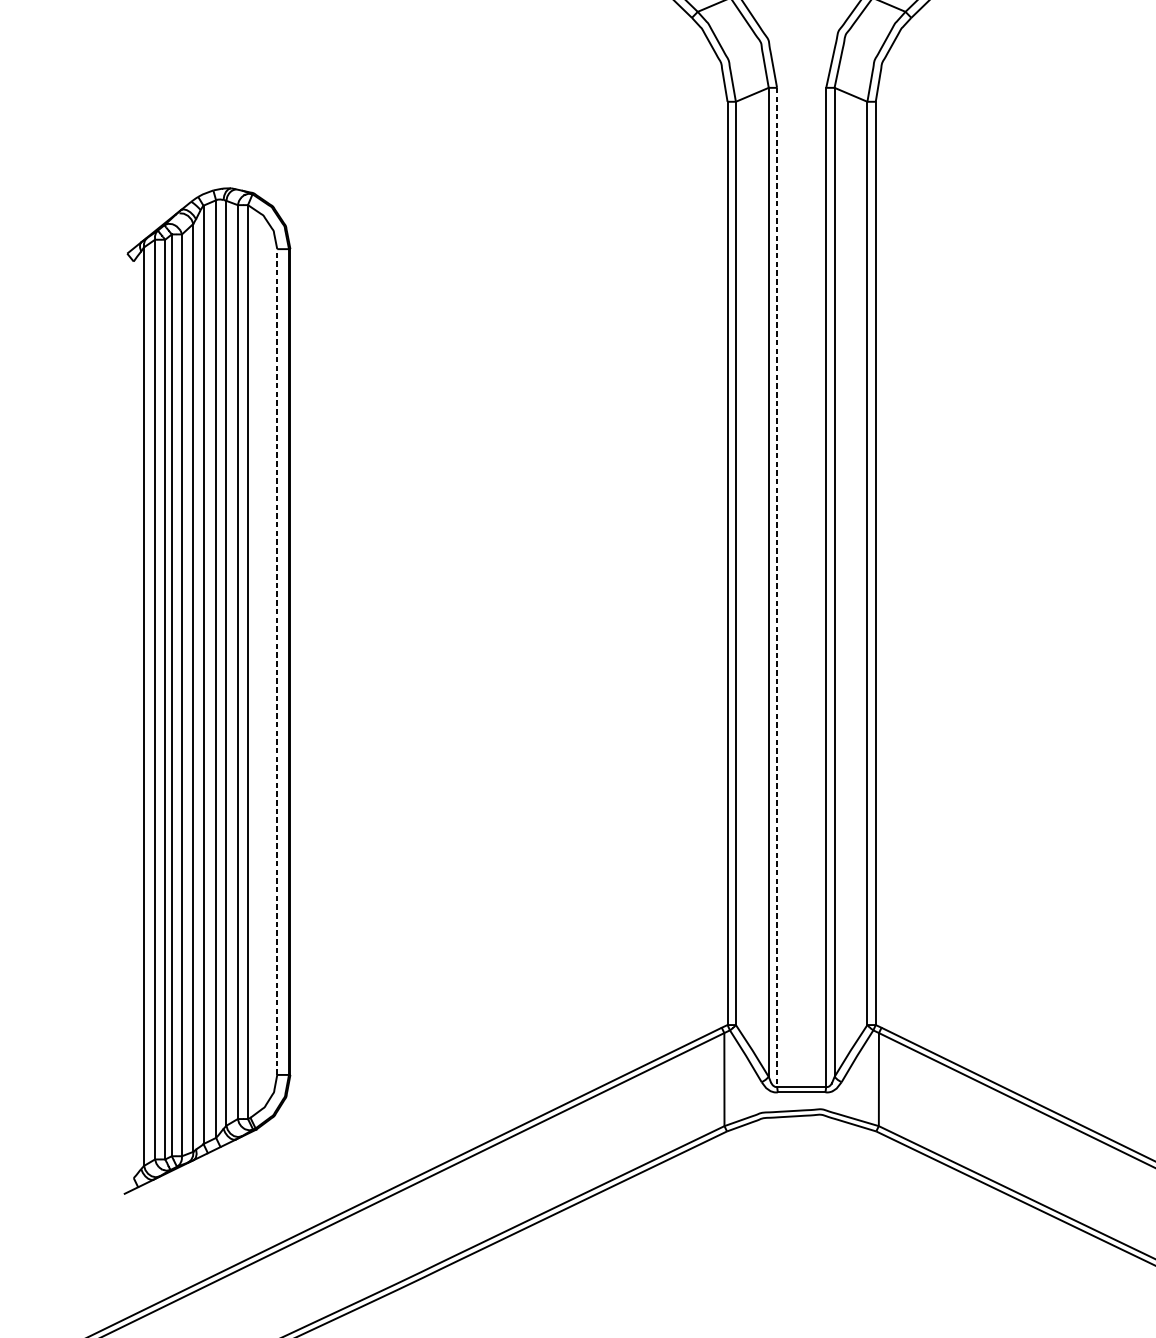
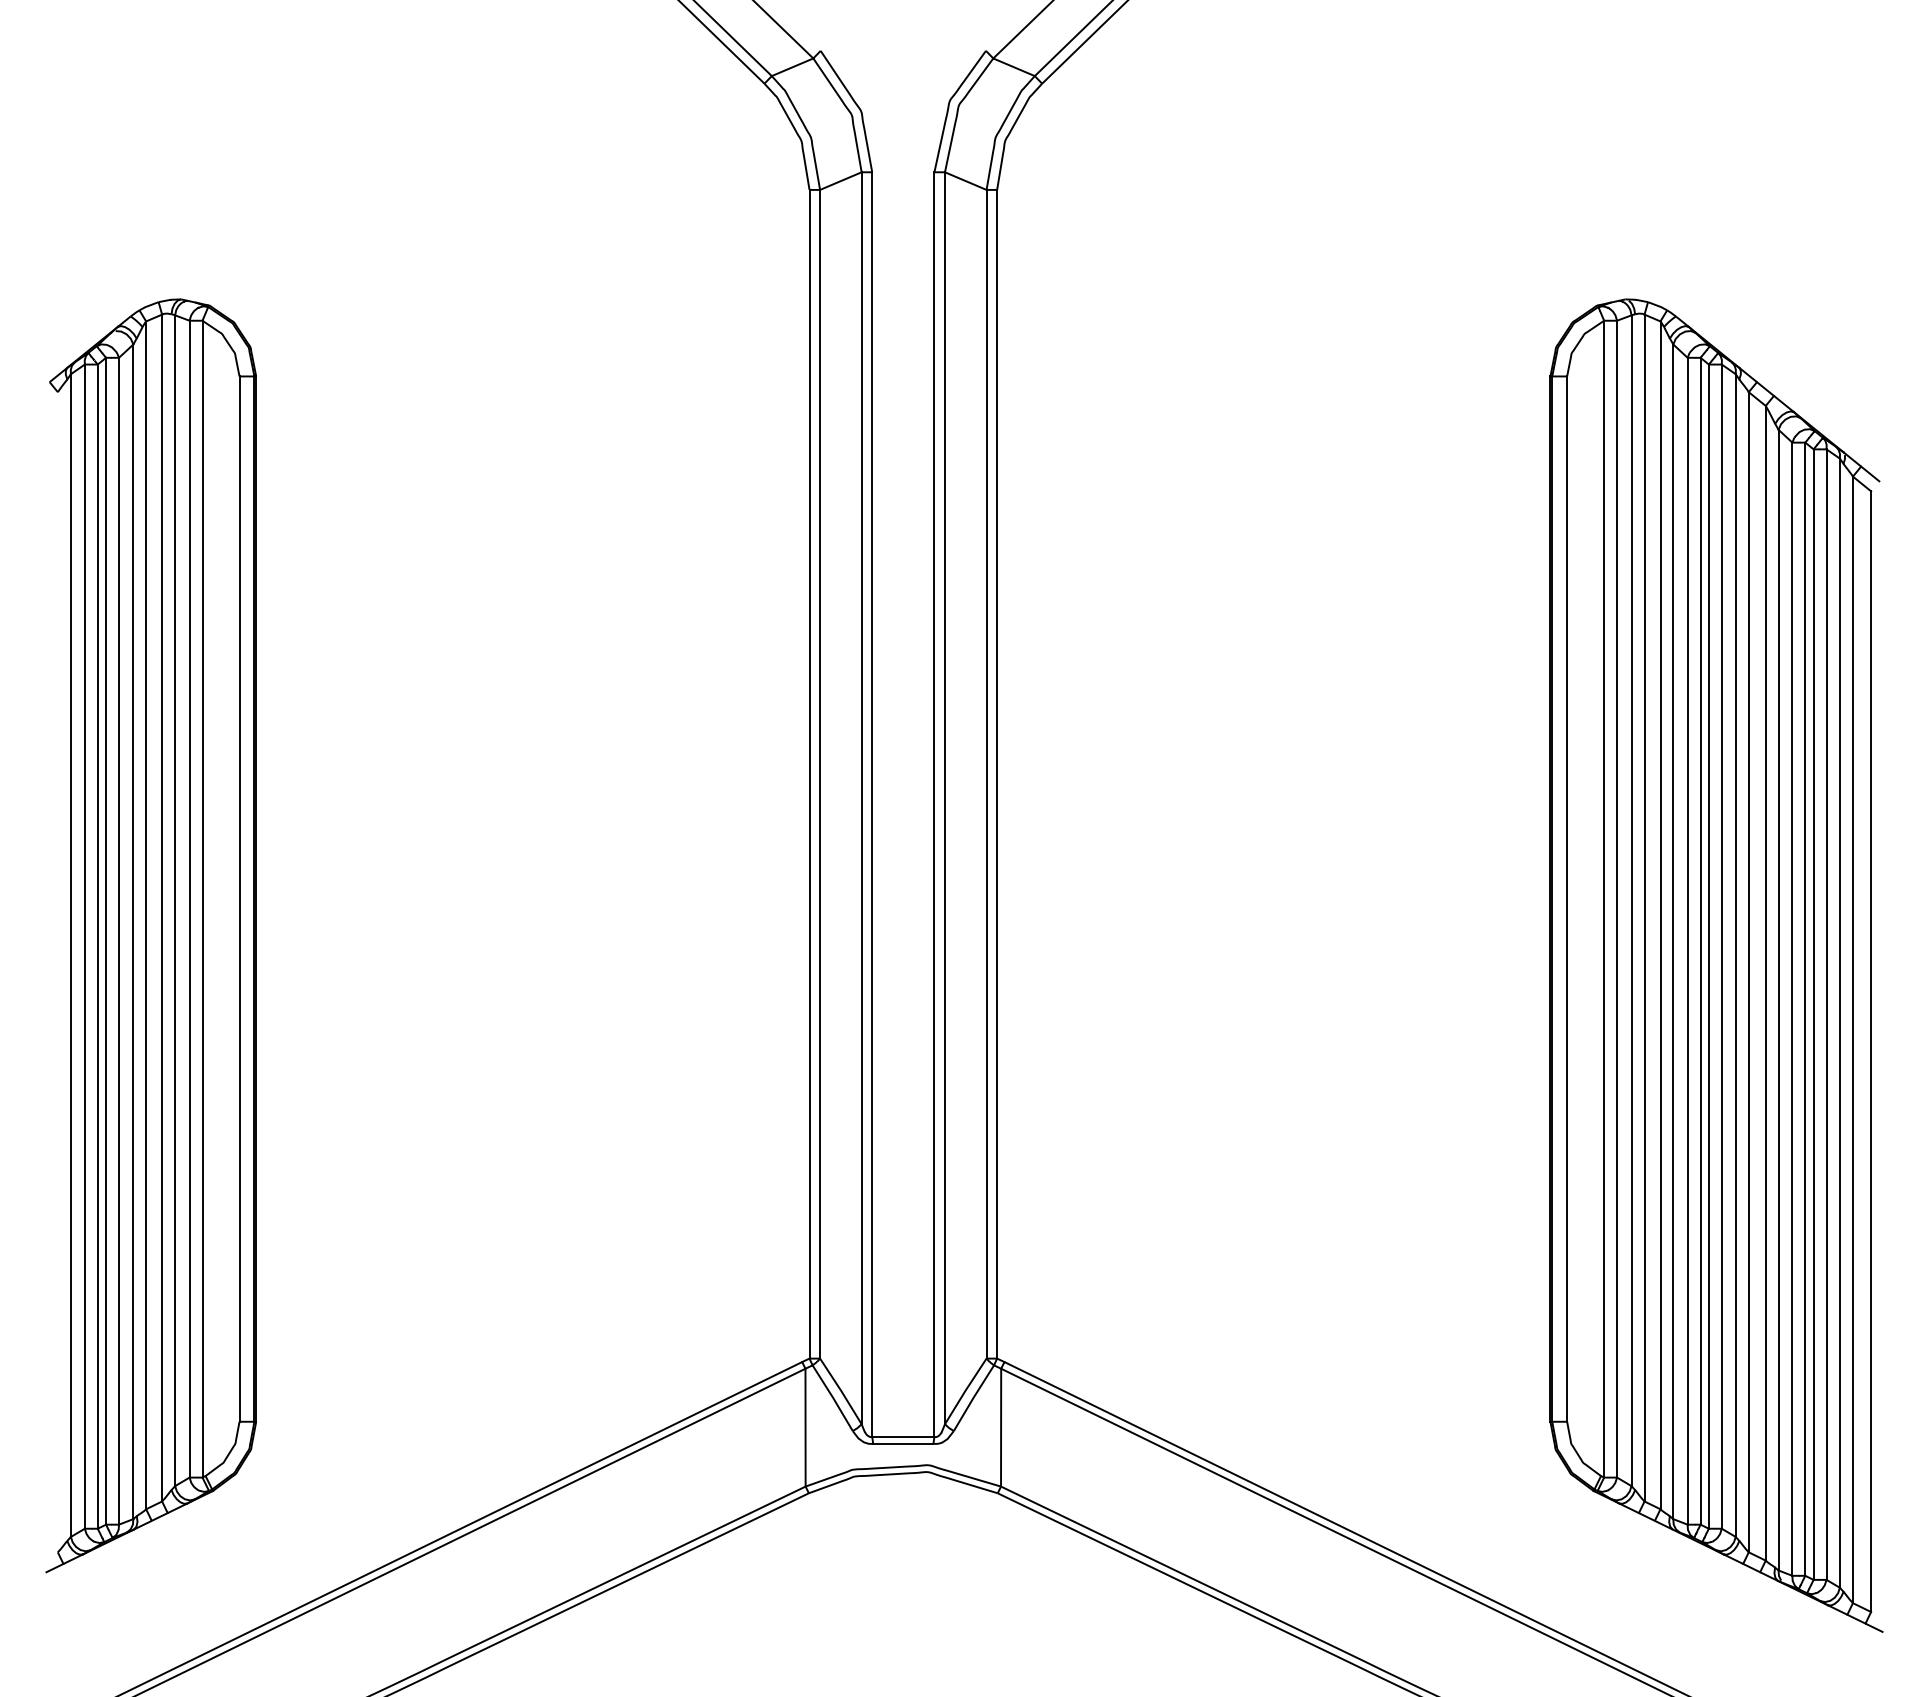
line: (777, 588) -> (872, 805), dashed -> solid
line: (277, 662) -> (239, 899), dashed -> solid

